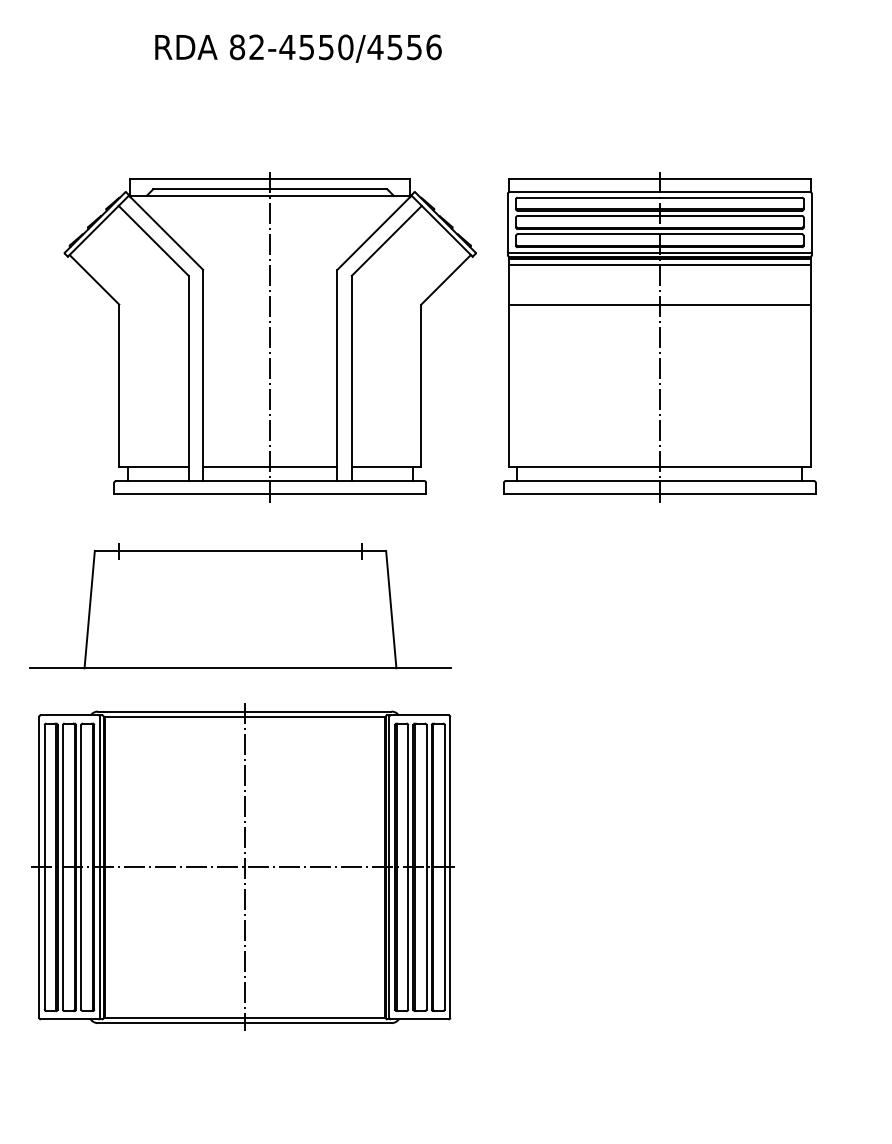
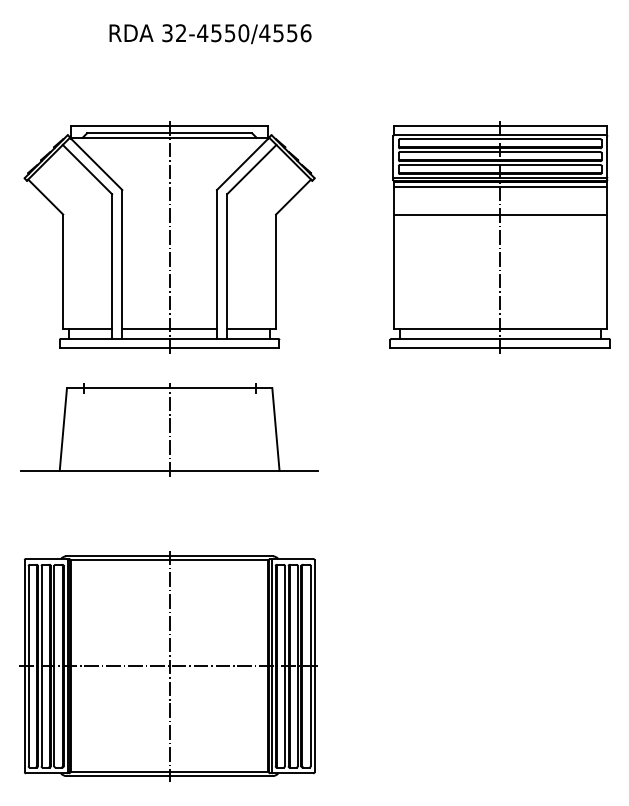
text: (237, 47) -> (167, 33), 82-4550/4556 -> 32-4550/4556
part: (270, 337) -> (169, 237), moved
part: (658, 337) -> (499, 237), moved
line: (240, 609) -> (169, 429), added
part: (243, 867) -> (168, 666), moved

